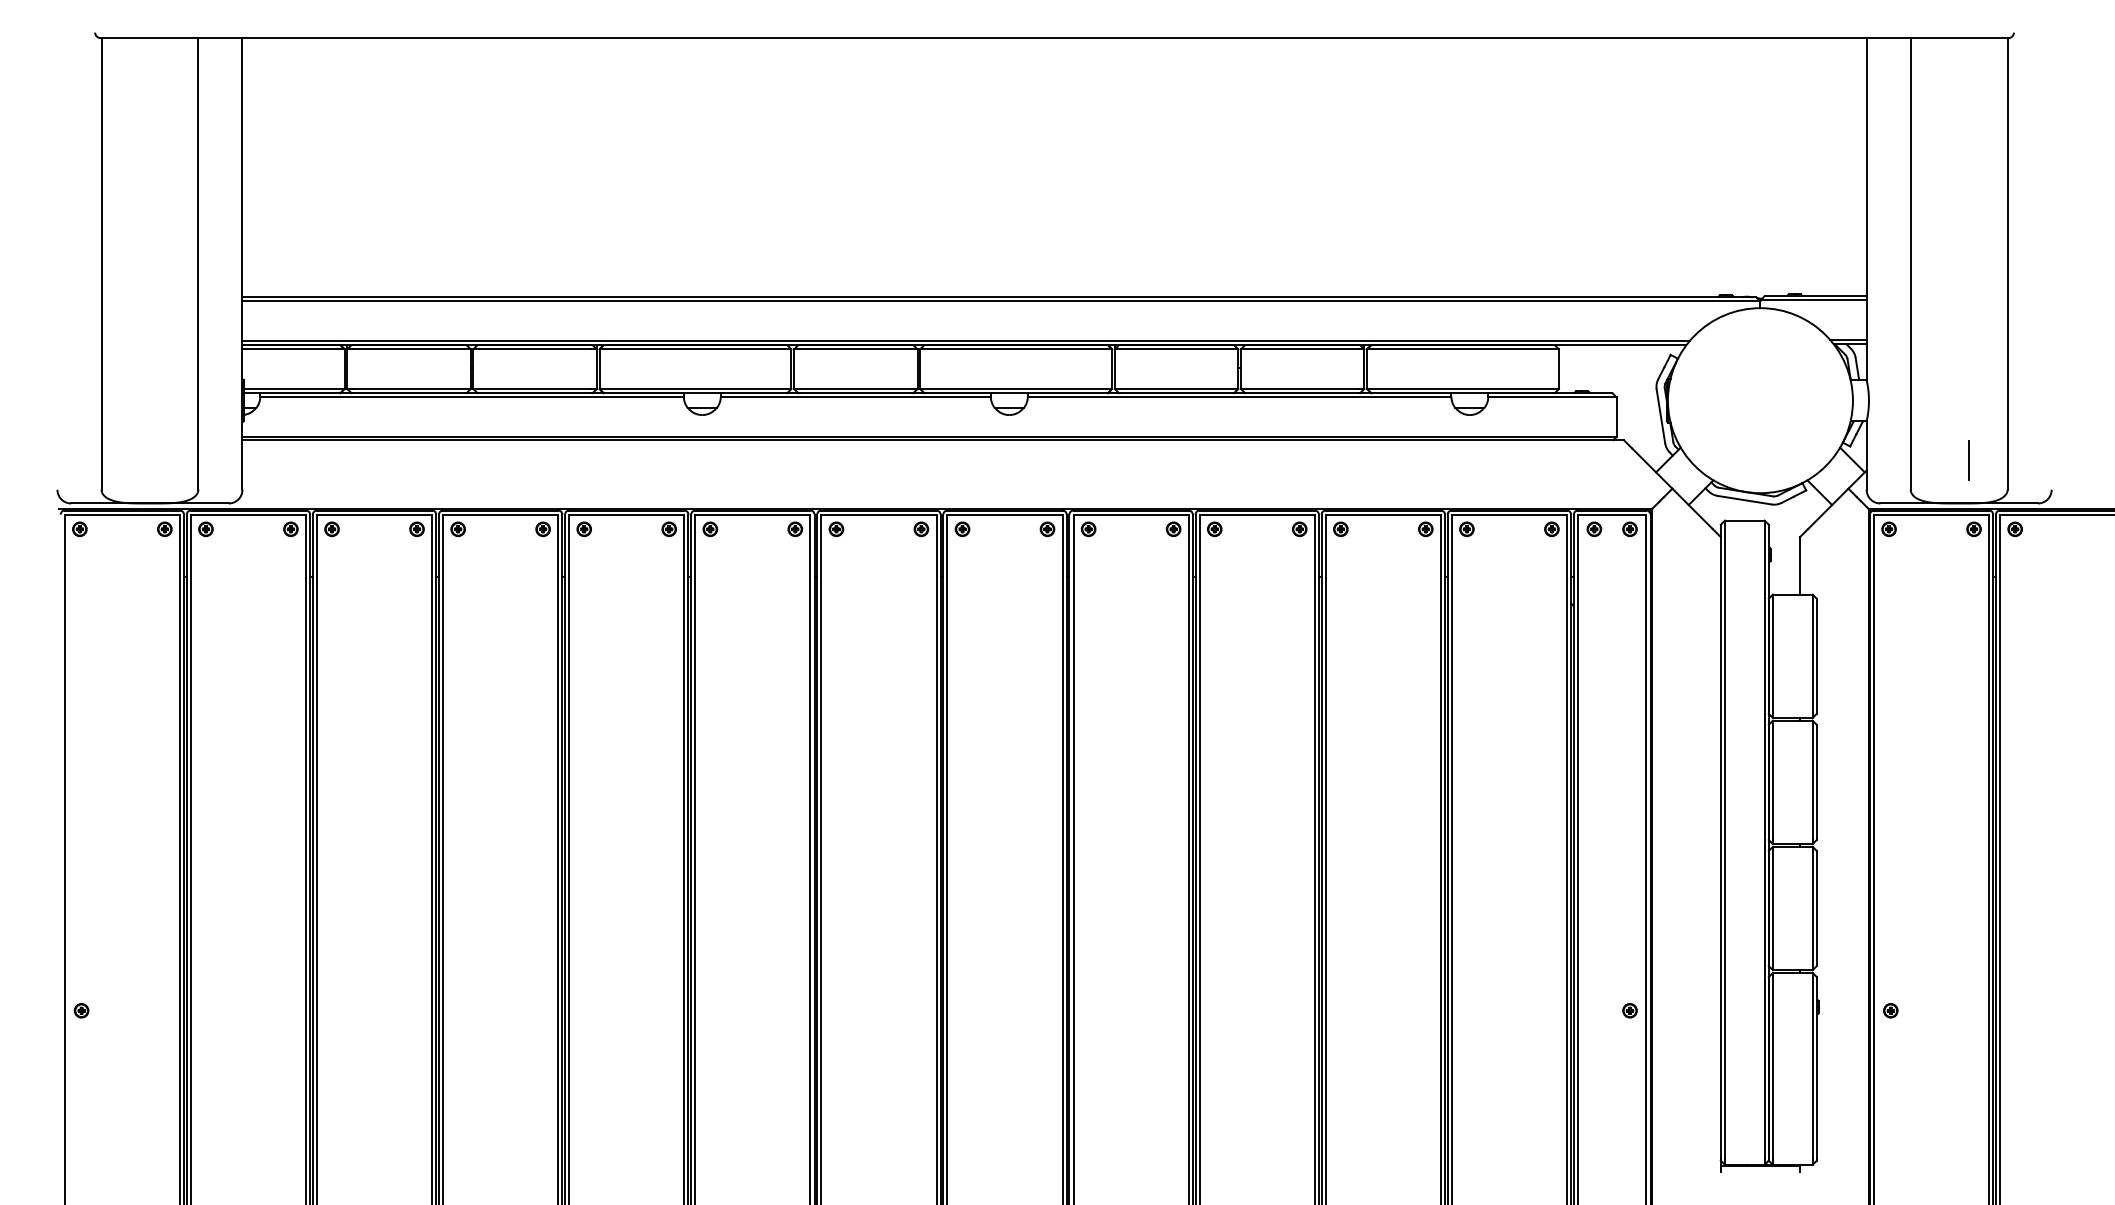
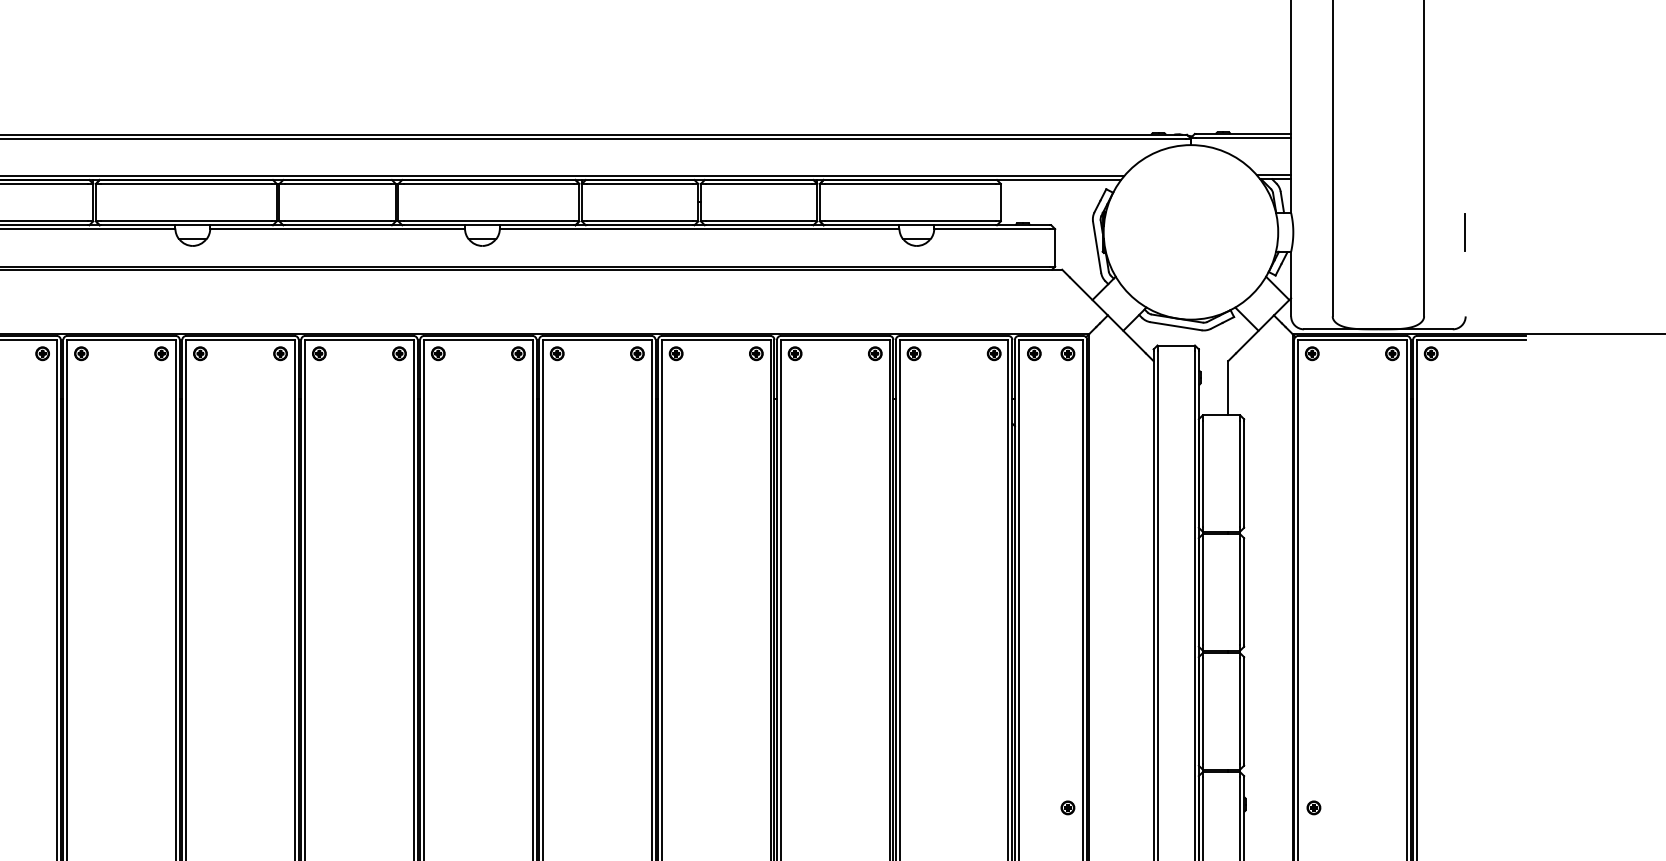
line: (1968, 460) -> (1464, 232), moved

